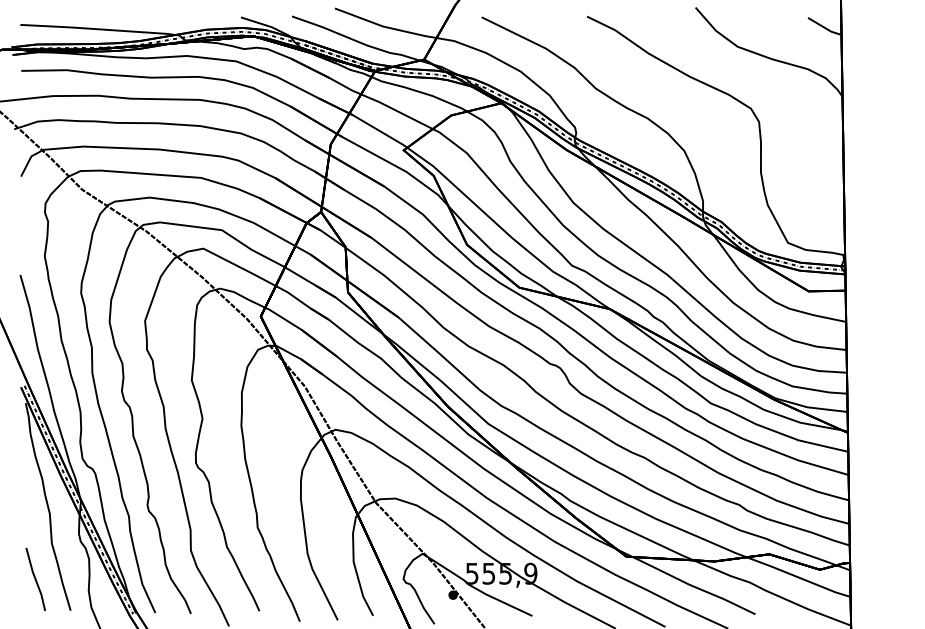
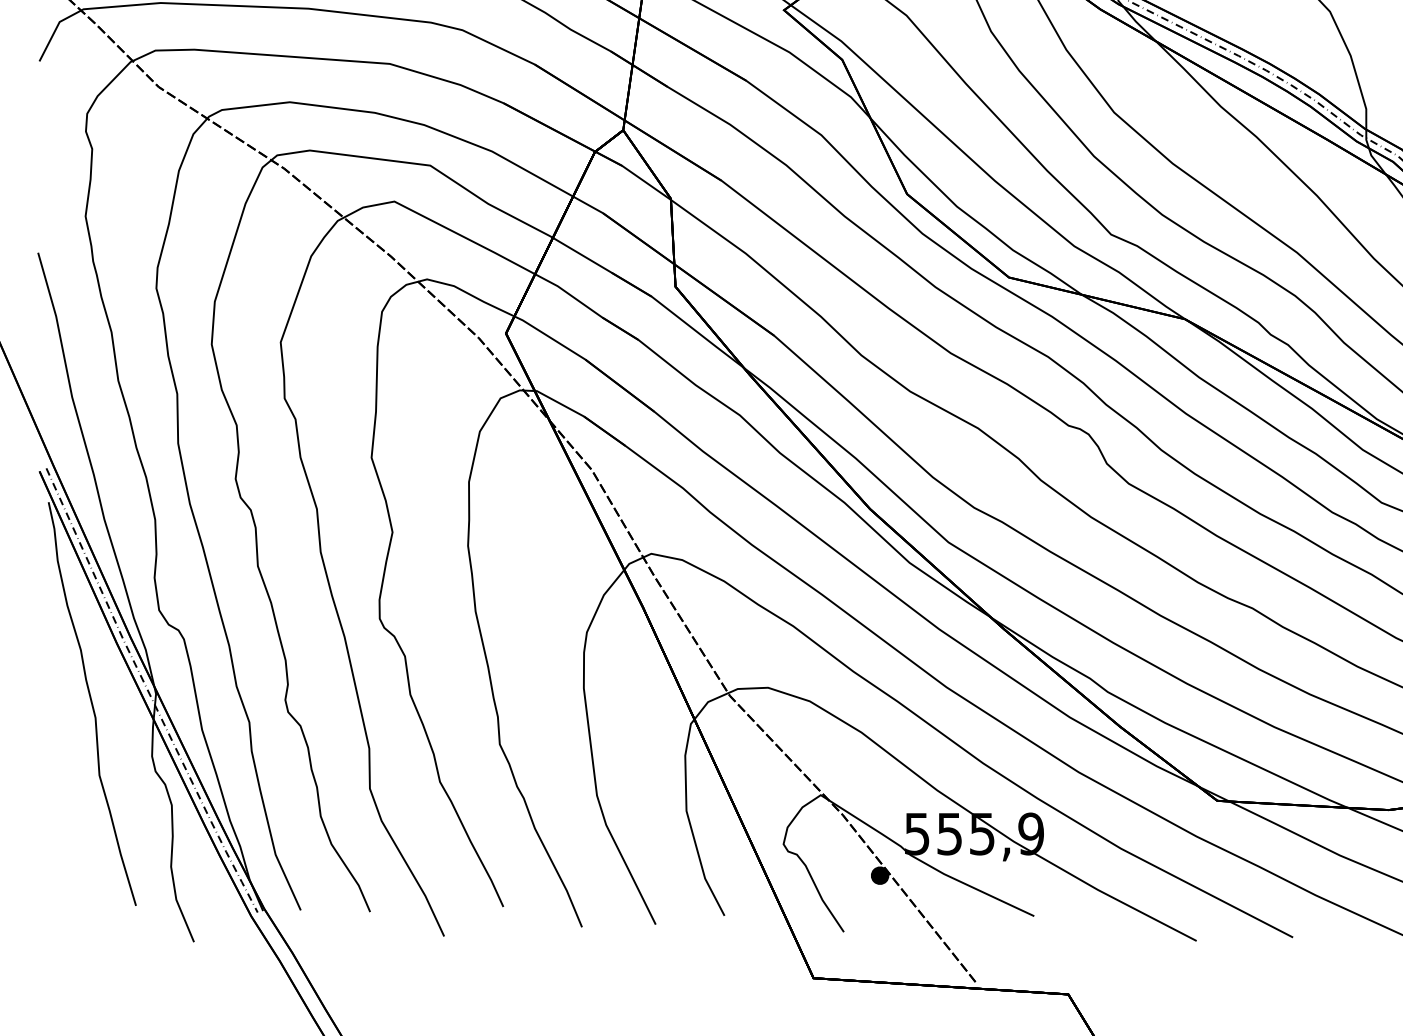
line: (35, 578) -> (67, 843), removed

